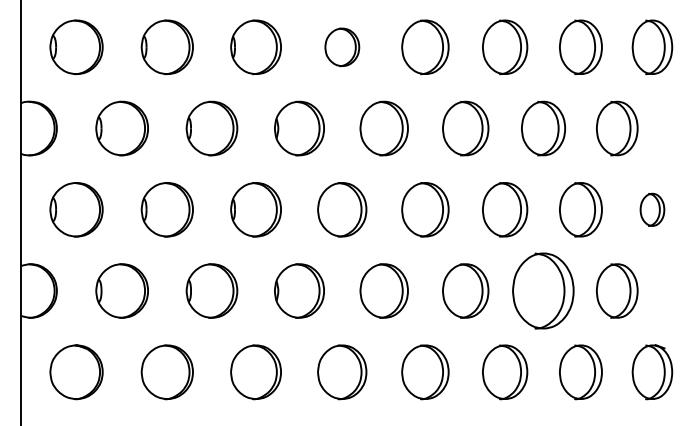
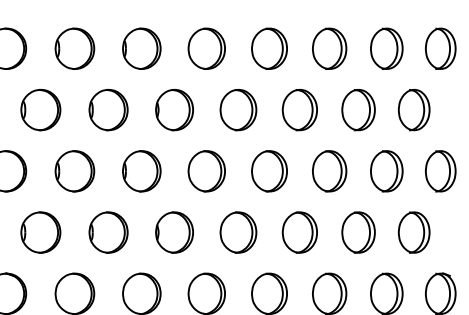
part: (342, 47) -> (206, 48), size x1.43
part: (652, 209) -> (440, 171), size x1.67
part: (543, 290) -> (358, 232), size x0.71

